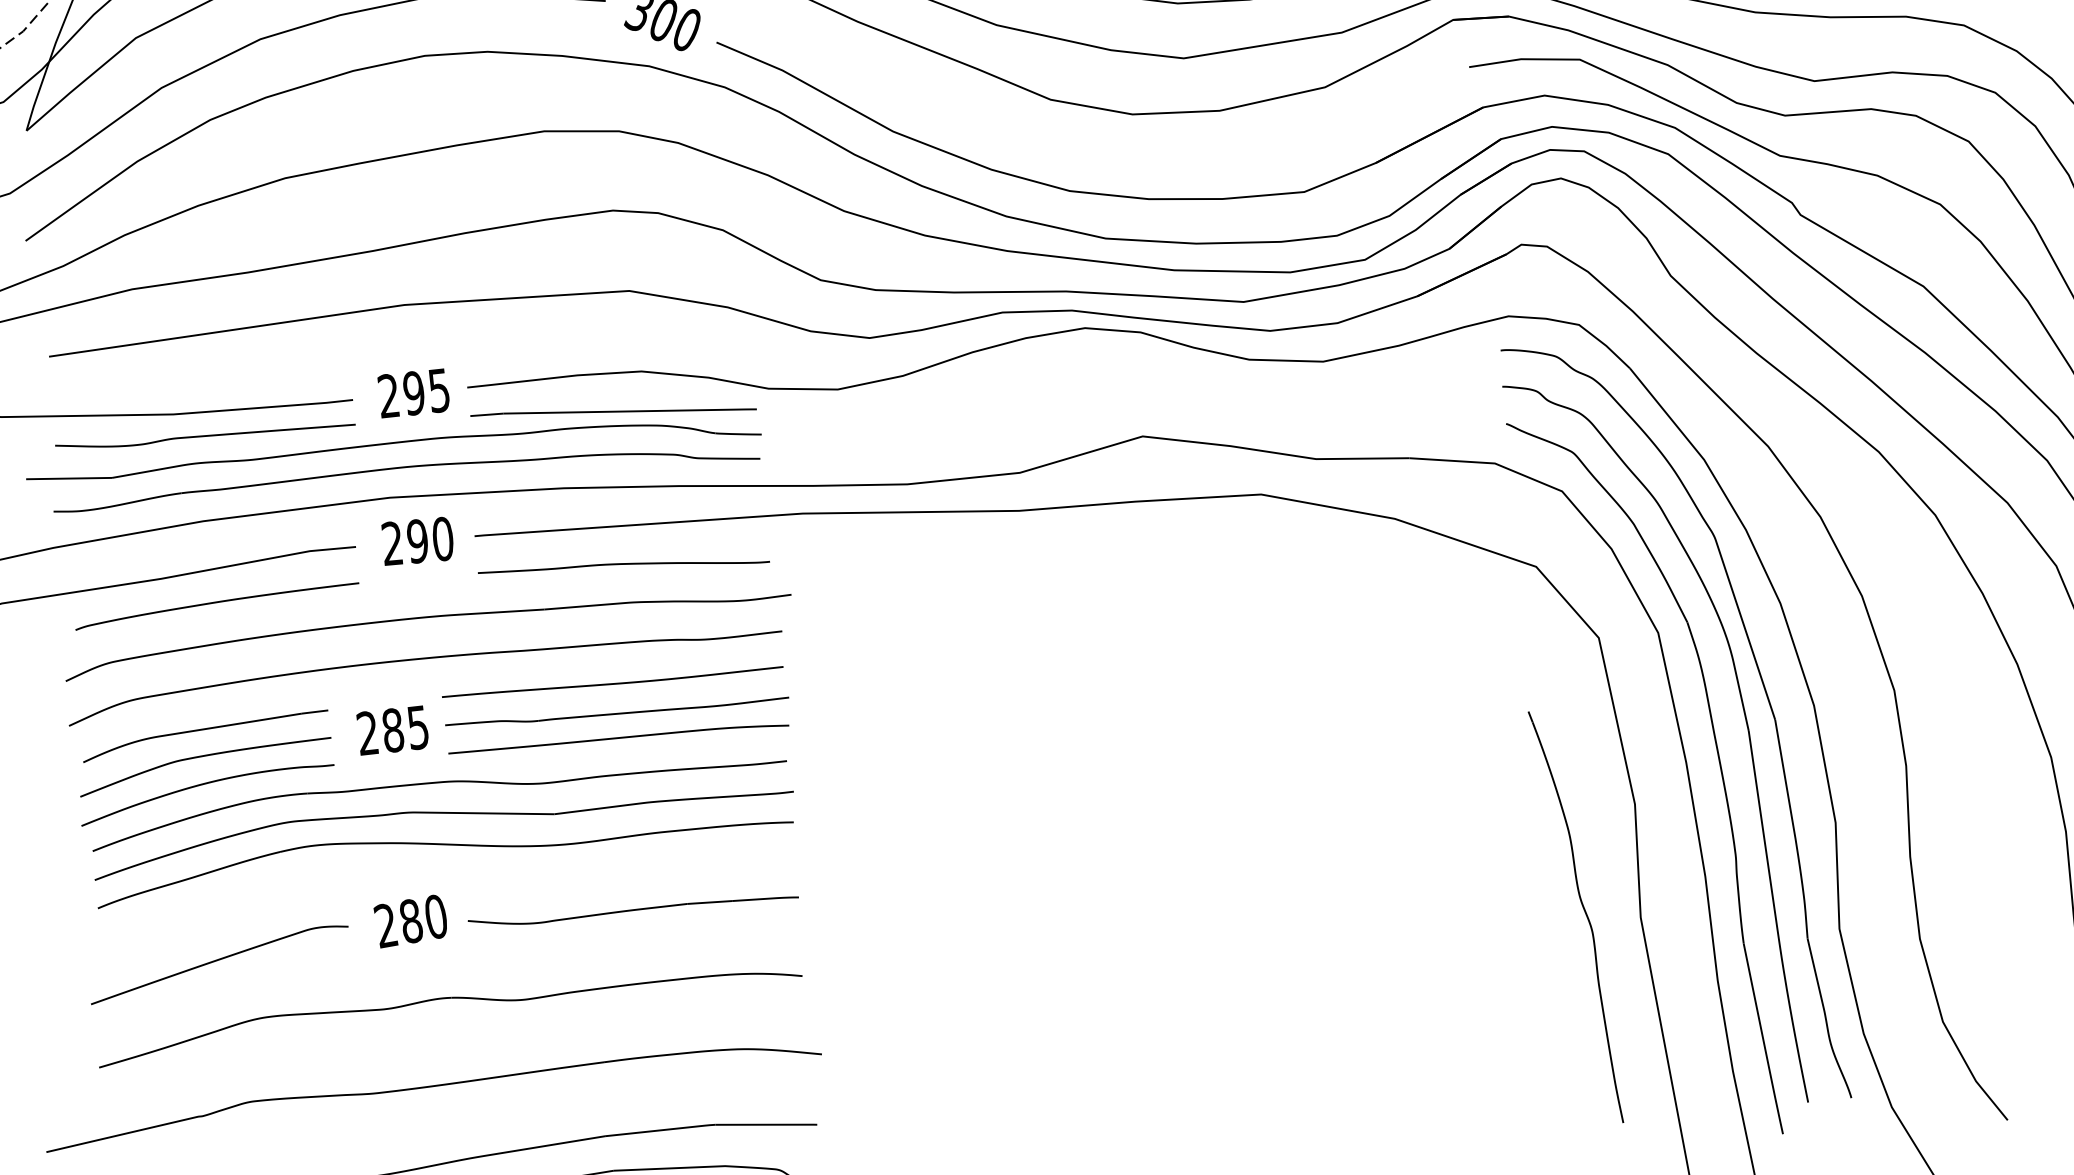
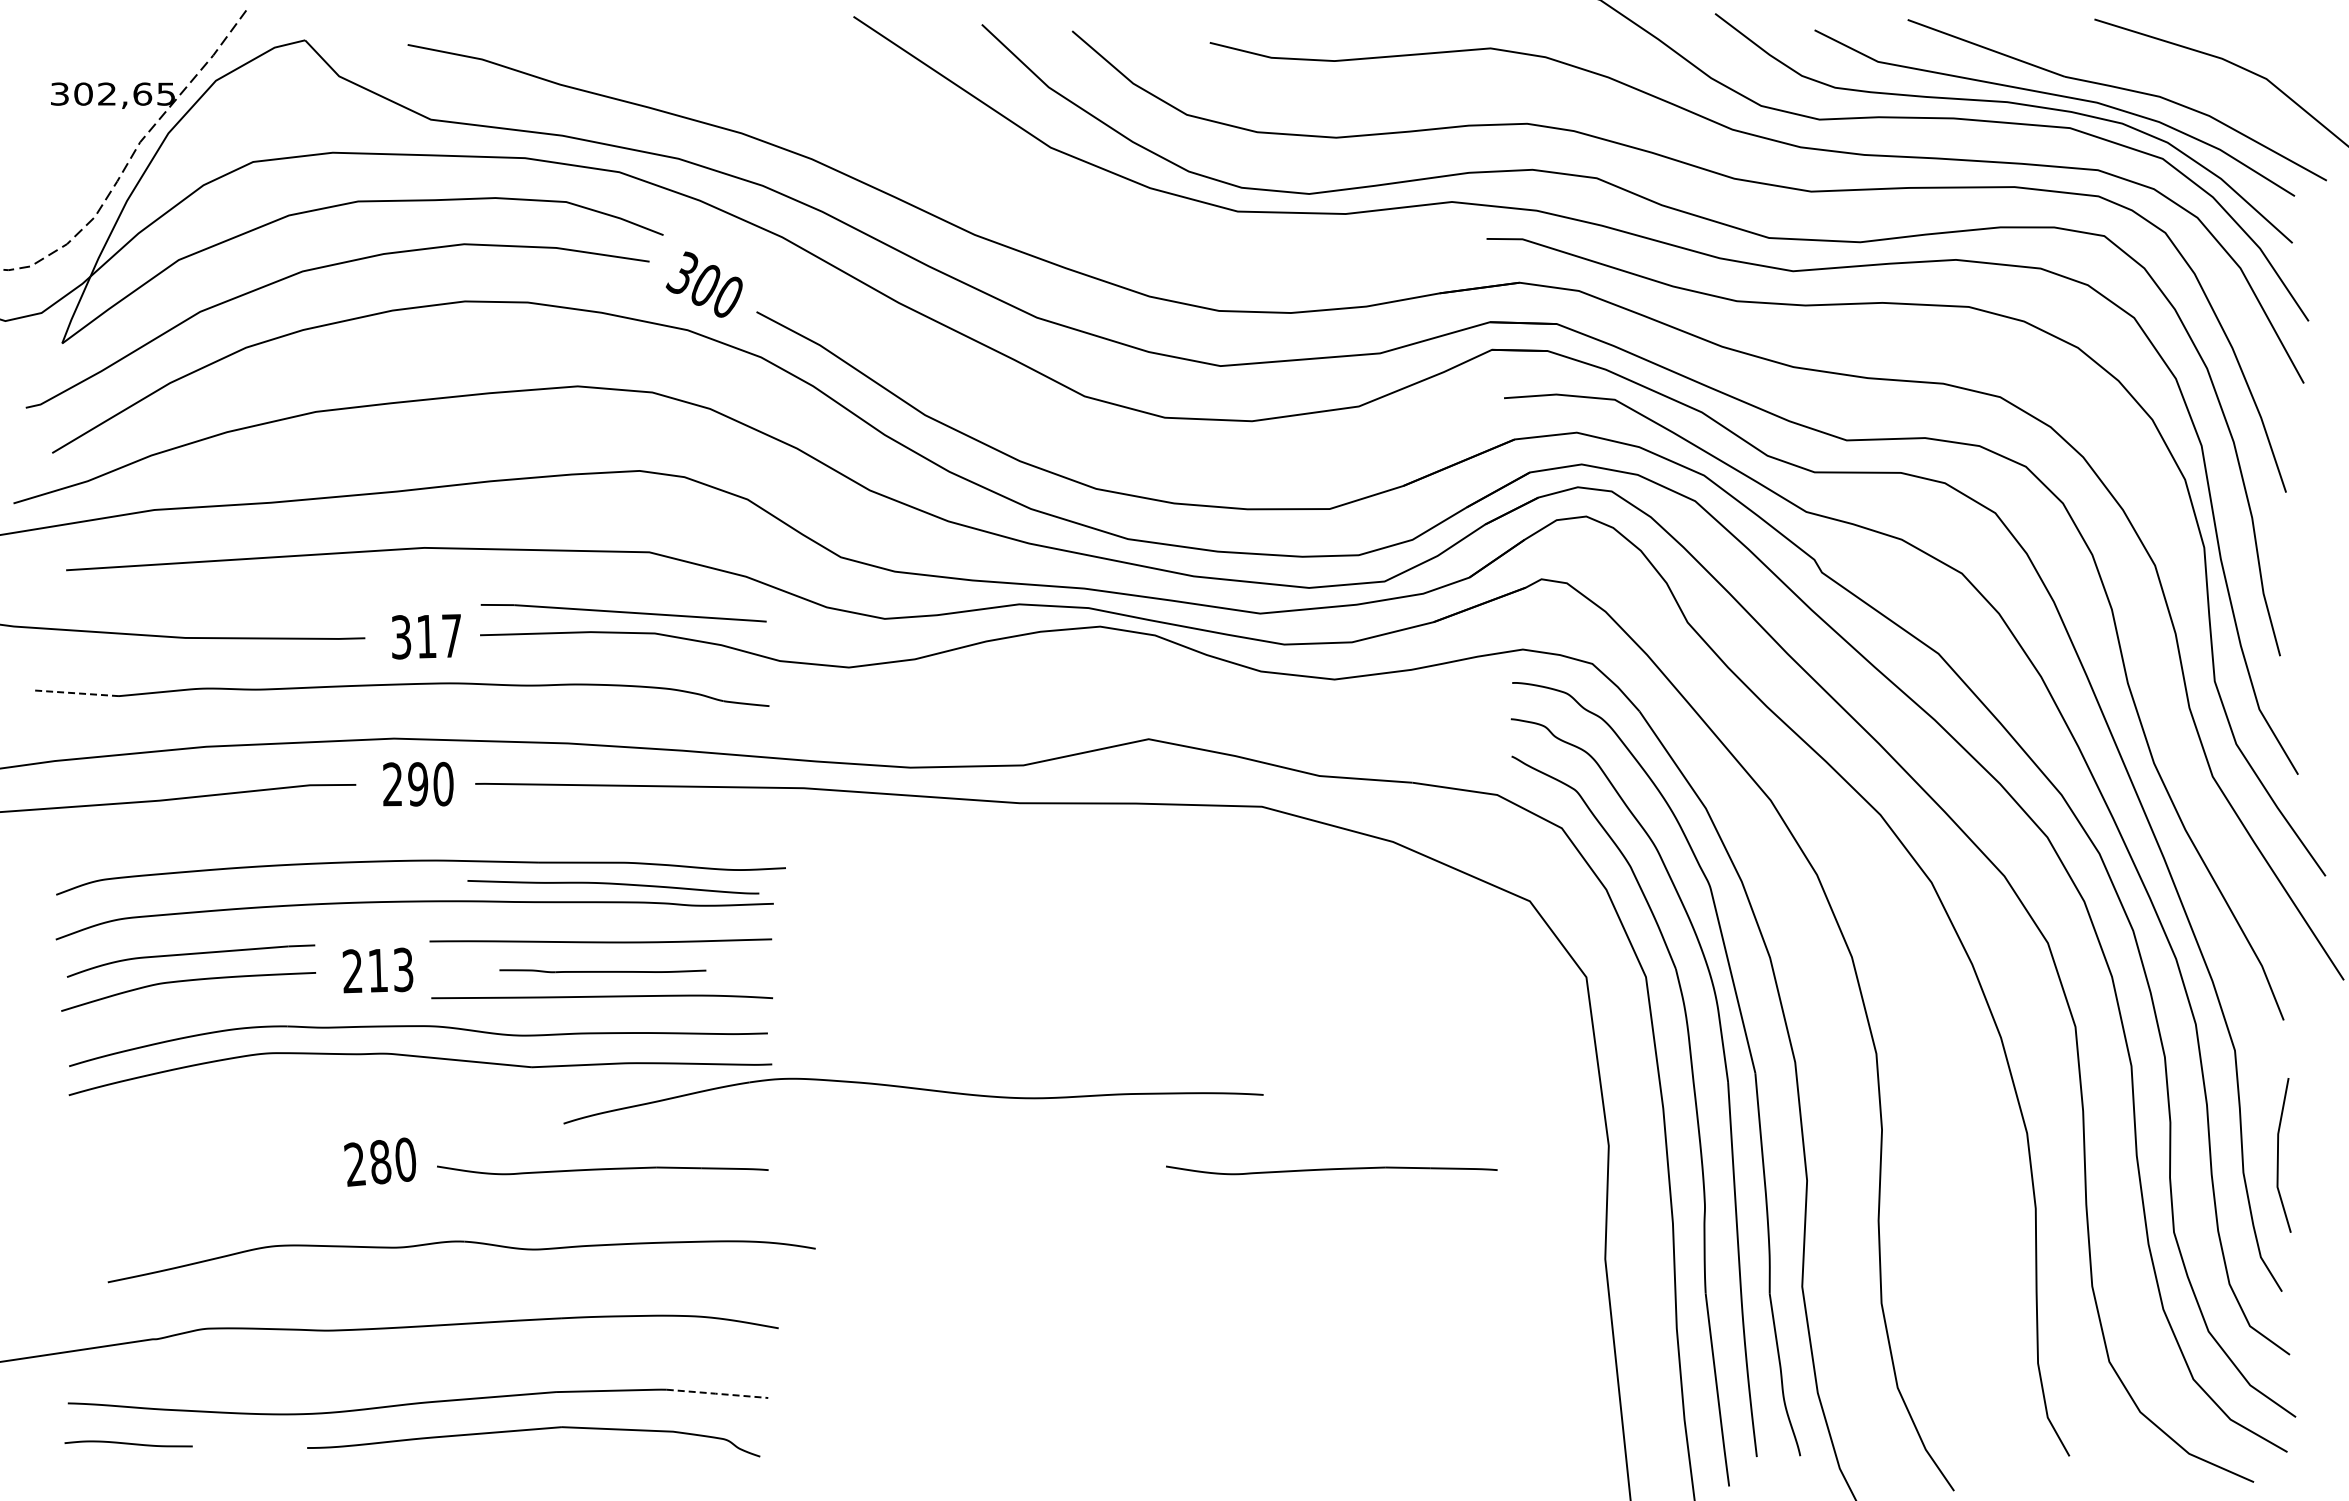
text: (413, 393) -> (426, 636), 295 -> 317
part: (613, 412) -> (623, 613), moved
curve: (205, 436) -> (215, 662), removed
part: (406, 468) -> (412, 710), removed
line: (69, 478) -> (76, 693), solid -> dashed
curve: (623, 564) -> (613, 884), moved
curve: (217, 603) -> (213, 829), removed
part: (616, 711) -> (602, 970), size x0.6
text: (405, 728) -> (390, 969), 285 -> 213
curve: (205, 784) -> (186, 1009), removed
part: (444, 845) -> (913, 1089), moved
part: (1360, 851) -> (1331, 1170), added
part: (1584, 912) -> (1549, 1249), removed
curve: (216, 961) -> (183, 1186), removed
part: (448, 998) -> (461, 1242), moved
line: (766, 1124) -> (717, 1393), solid -> dashed

